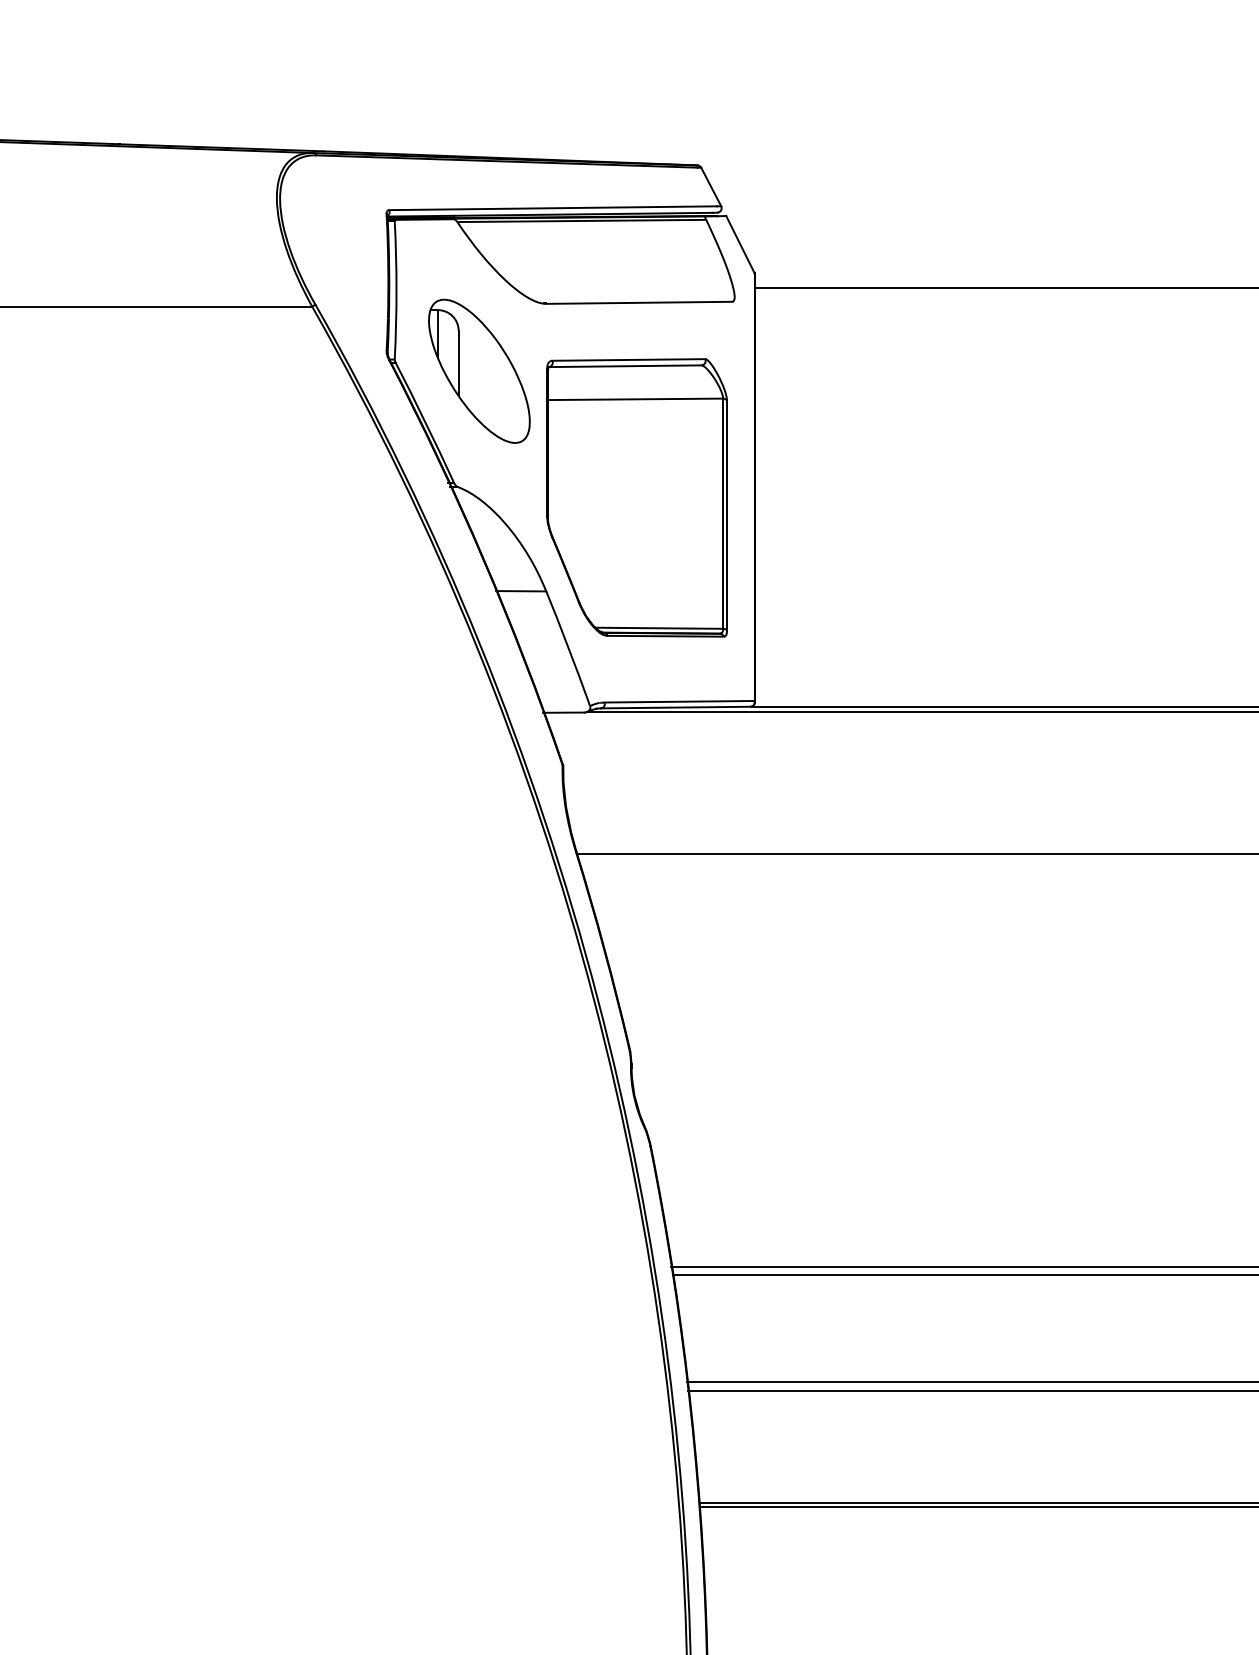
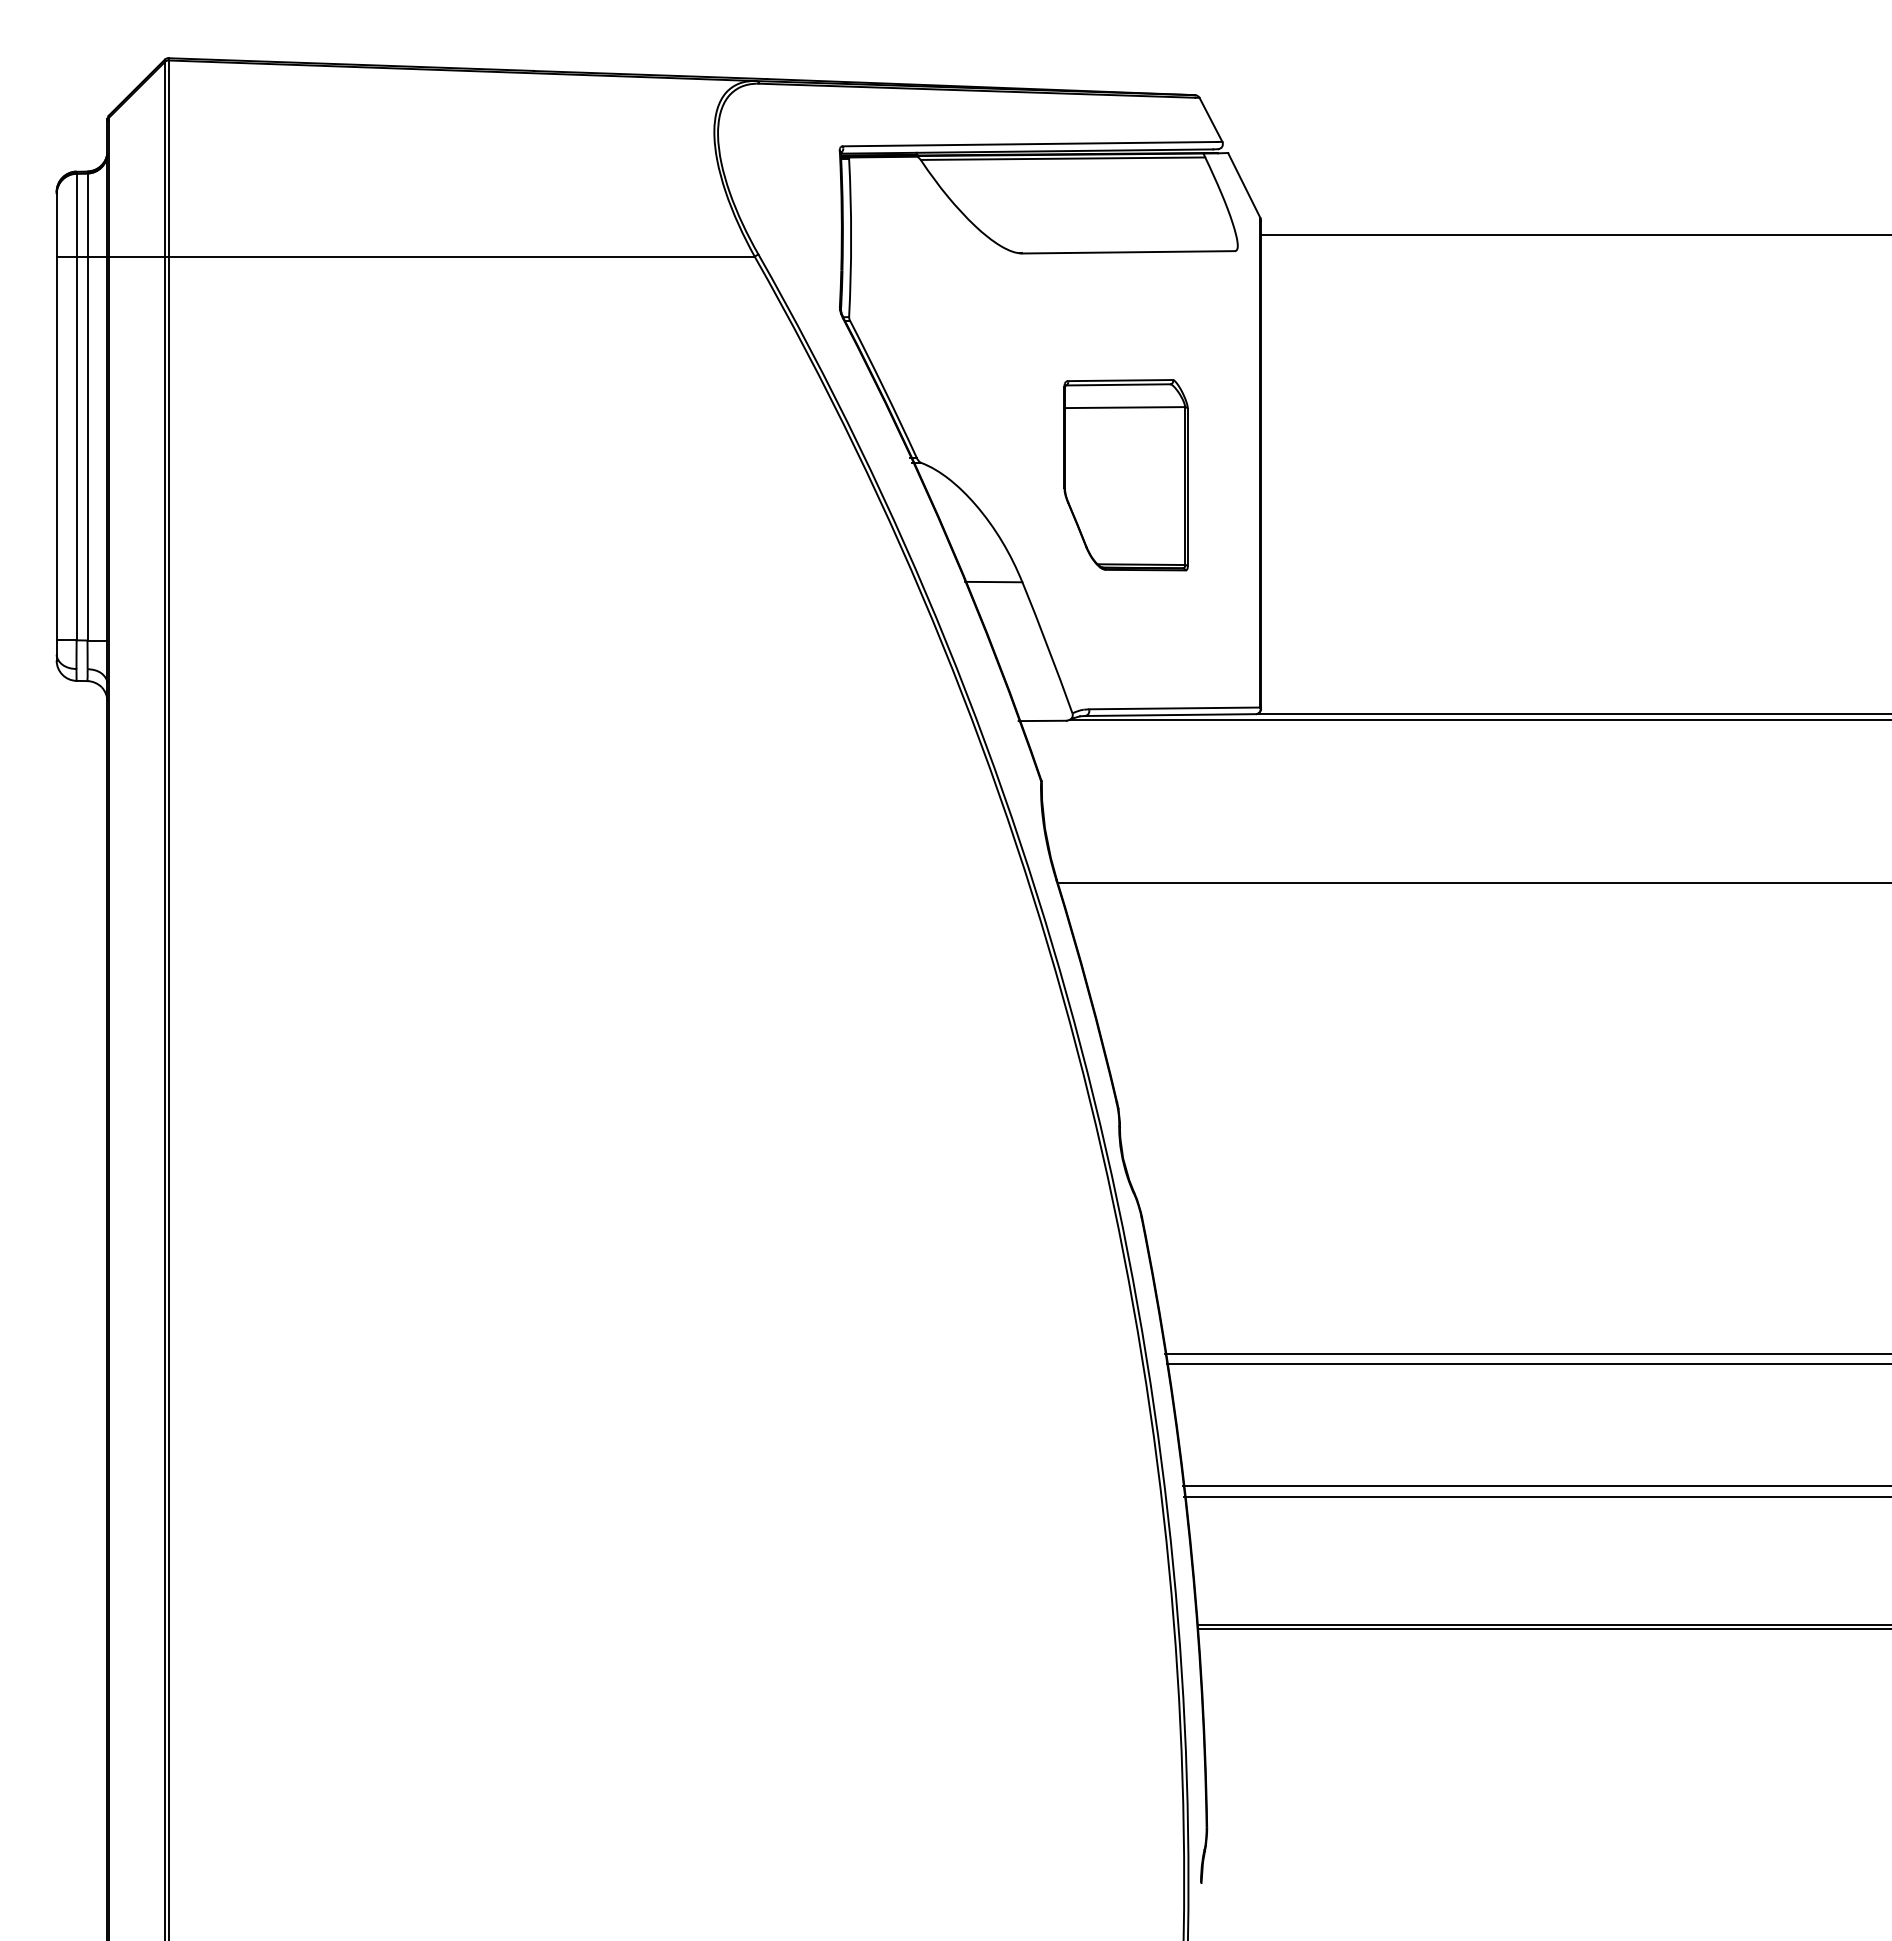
part: (479, 371) -> (945, 330), removed
part: (636, 497) -> (1125, 474), size x0.6

